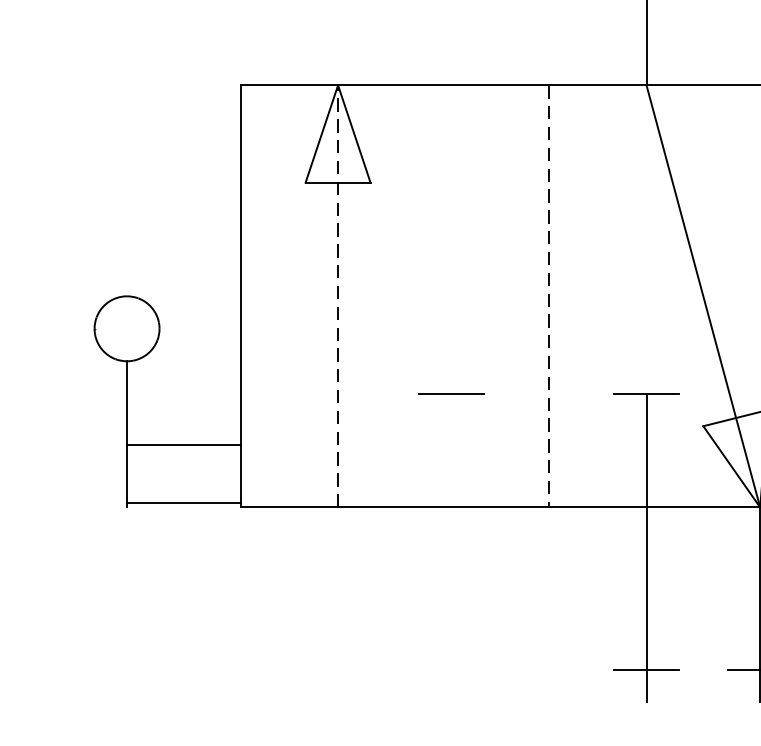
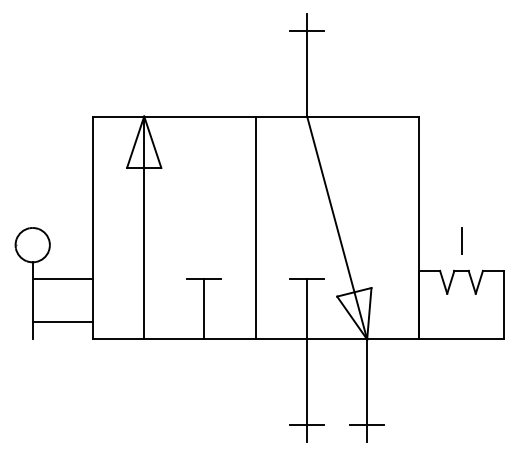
line: (338, 295) -> (144, 227), dashed -> solid
line: (548, 297) -> (255, 228), dashed -> solid
line: (183, 444) -> (62, 279), moved
line: (452, 450) -> (204, 309), added
line: (183, 503) -> (62, 322), moved

